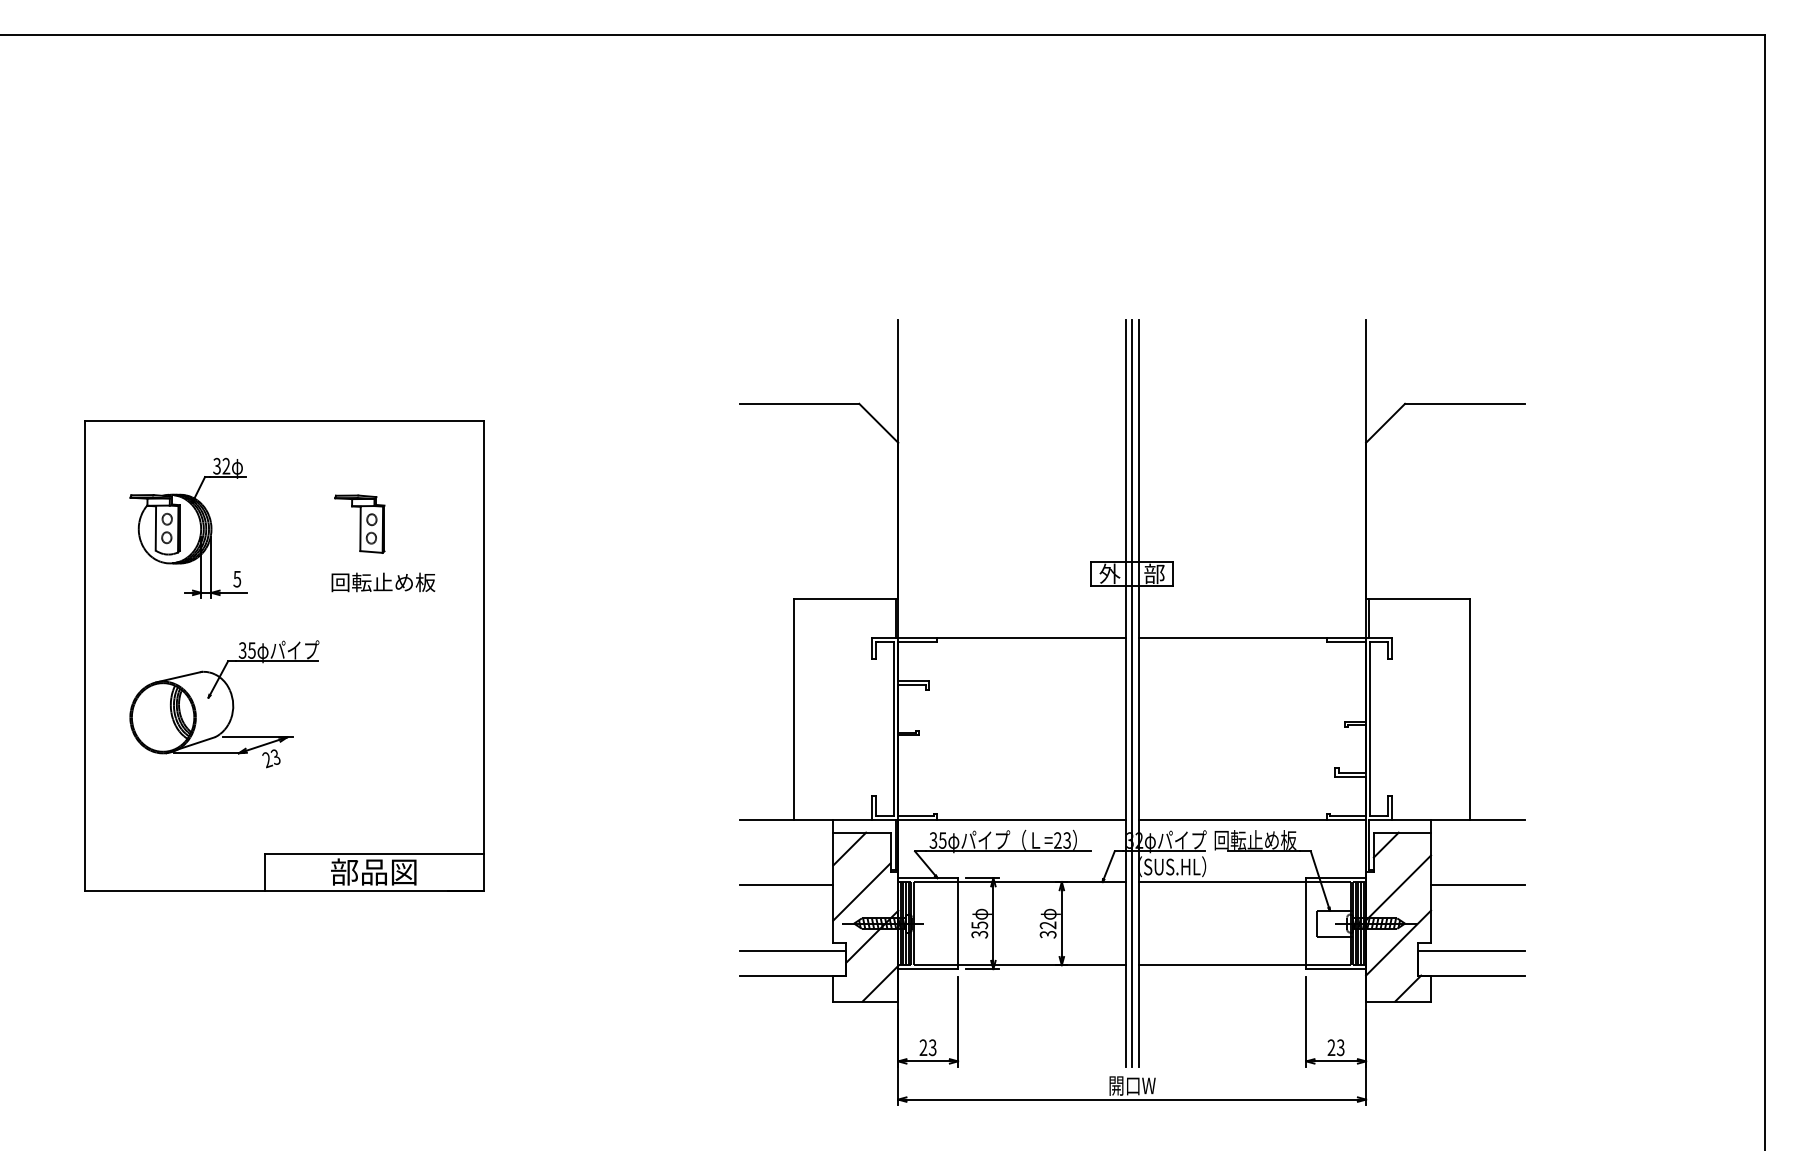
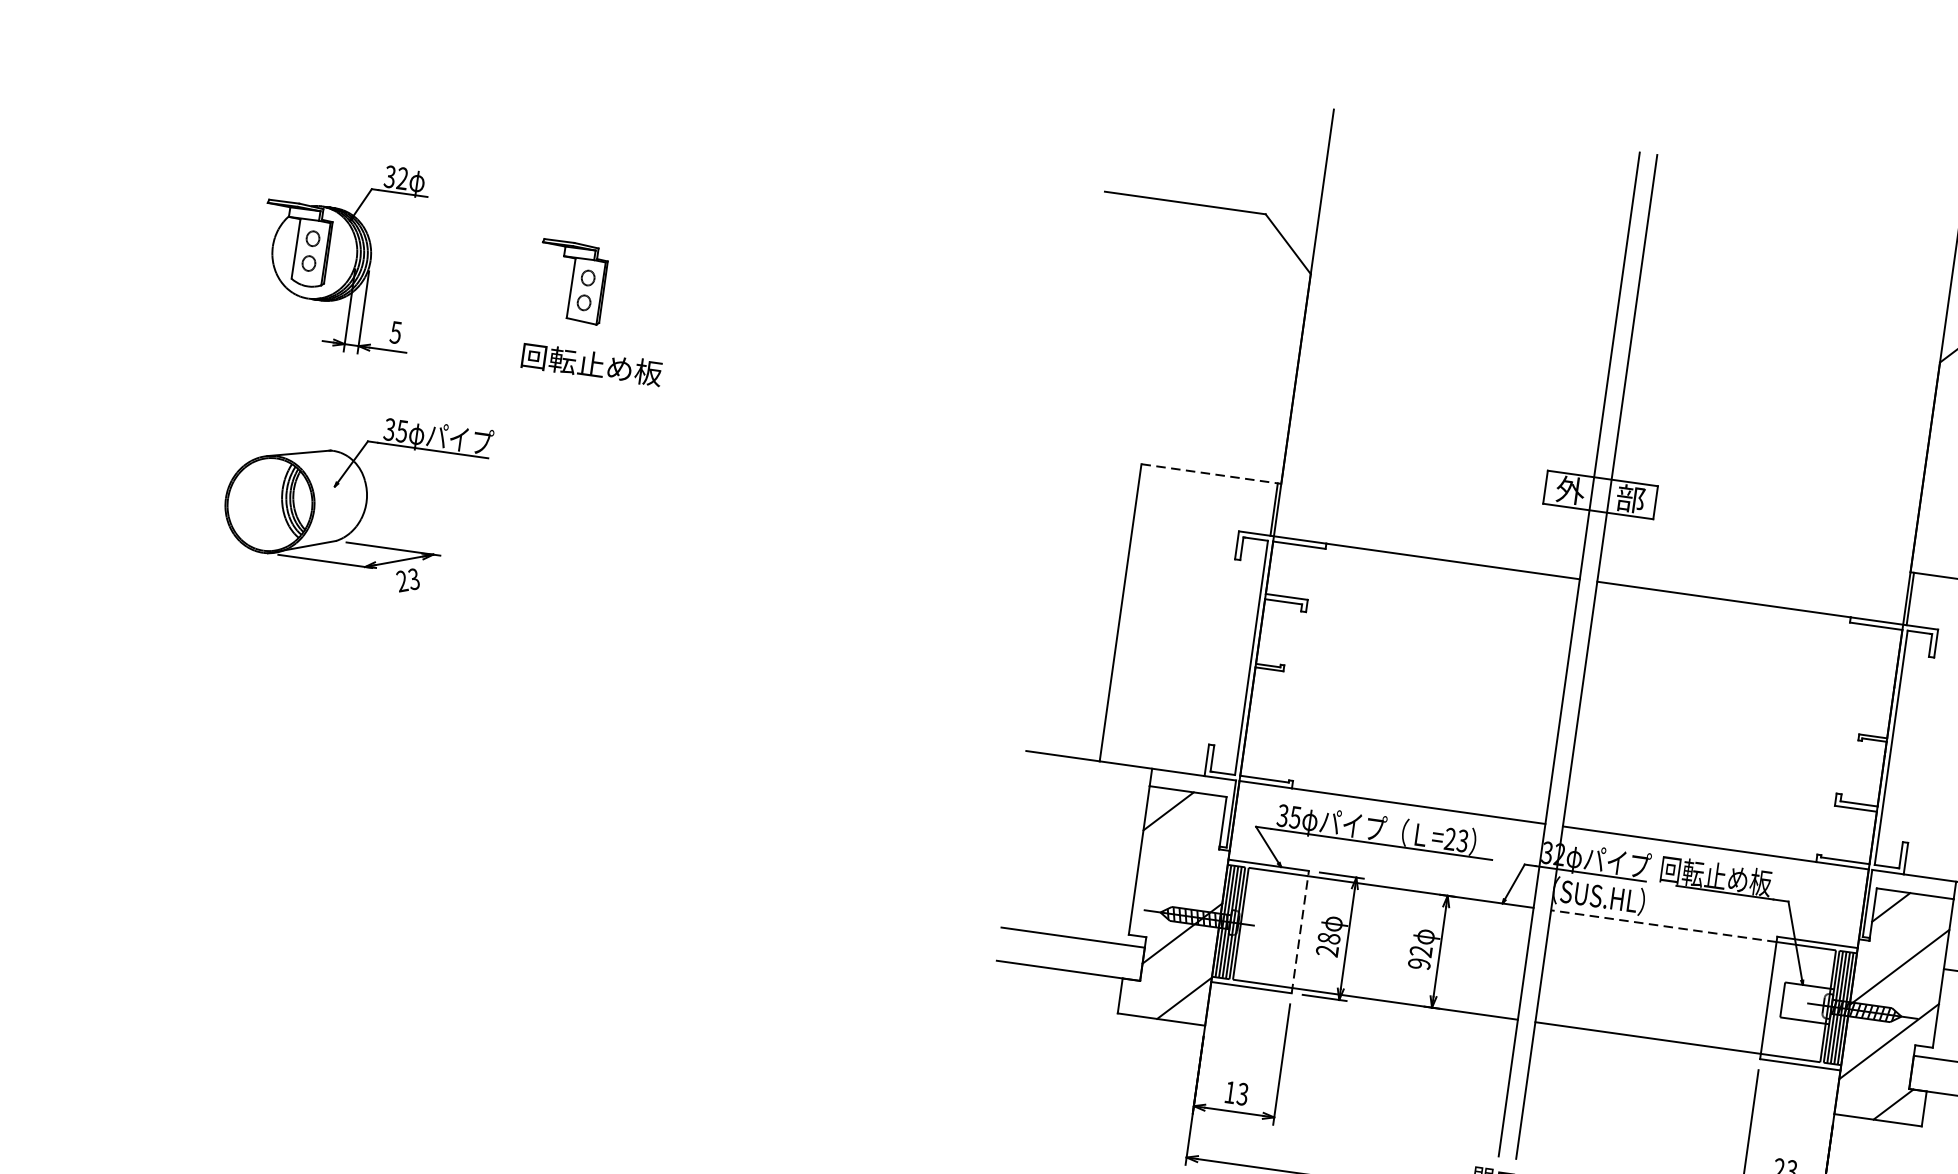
line: (846, 598) -> (1211, 473), solid -> dashed
part: (284, 655) -> (444, 444), removed
line: (1132, 693) -> (1578, 655), removed
line: (1222, 882) -> (1663, 926), solid -> dashed
line: (786, 884) -> (1076, 847), removed
line: (861, 891) -> (1176, 870), removed
line: (958, 923) -> (1300, 932), solid -> dashed
text: (979, 929) -> (1328, 944), 35 -> 28
text: (1048, 934) -> (1419, 963), 32 -> 92
text: (923, 1047) -> (1230, 1092), 23 -> 13

